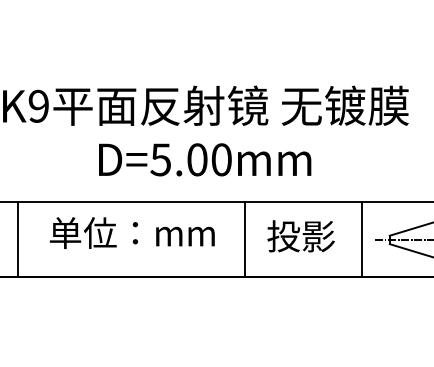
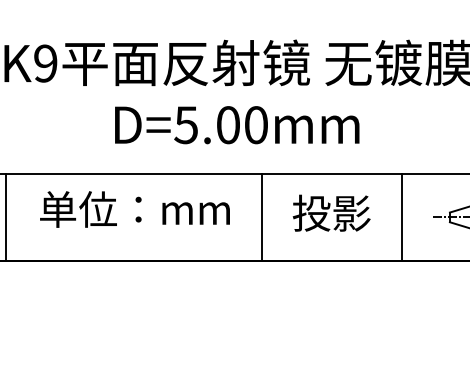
text: (131, 232) -> (134, 208), moved
text: (300, 236) -> (330, 213), moved
line: (18, 239) -> (6, 216), moved
line: (244, 239) -> (261, 216), moved
line: (361, 239) -> (401, 216), moved

